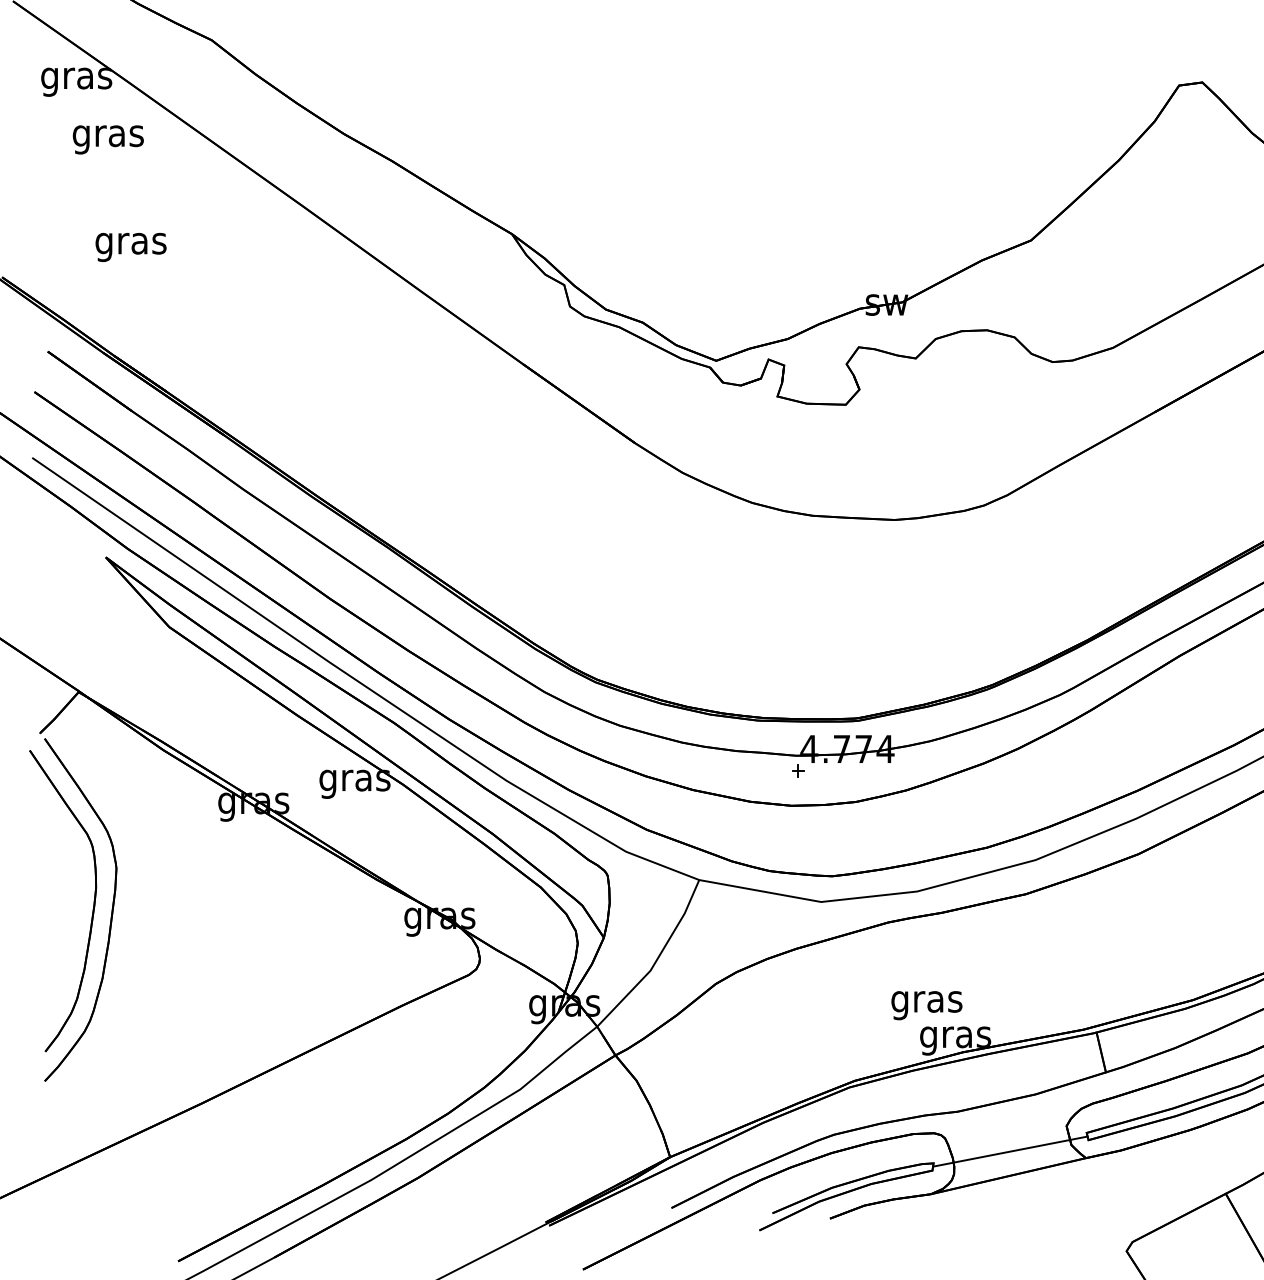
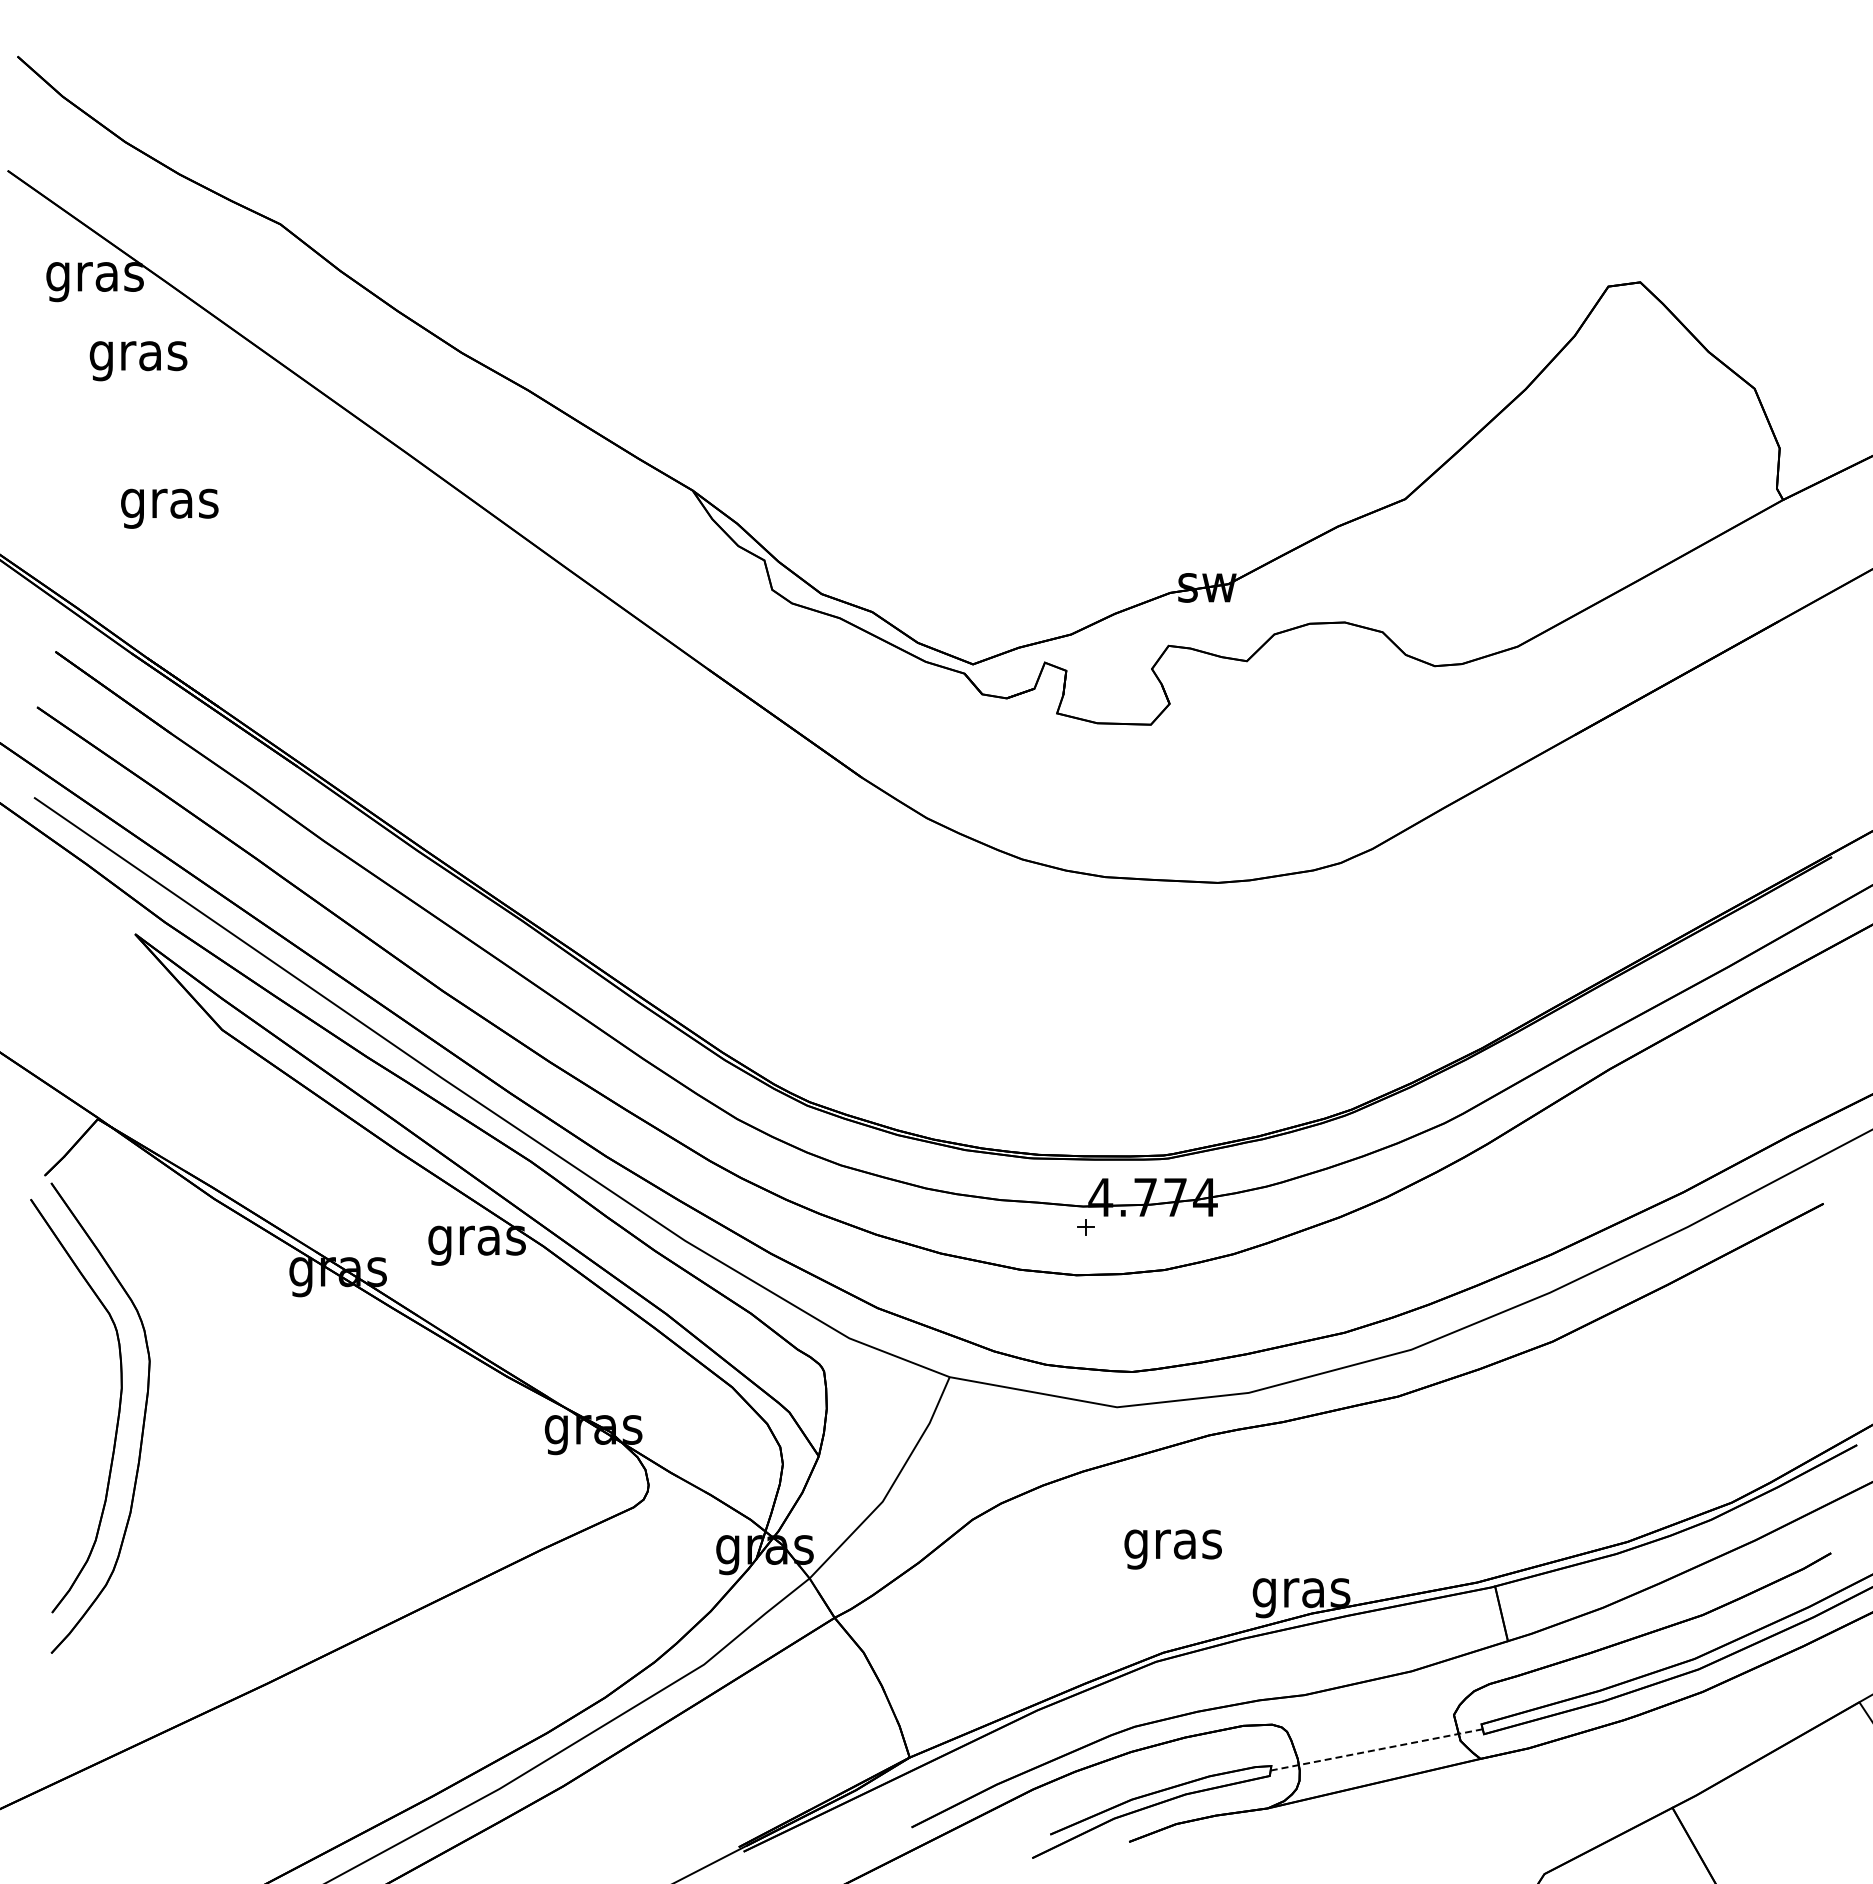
text: (926, 1005) -> (1172, 1549), moved
line: (1010, 1152) -> (1376, 1750), solid -> dashed

